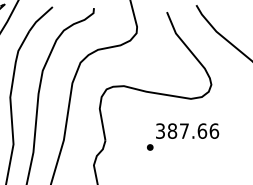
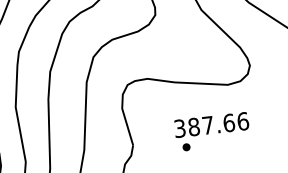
text: (187, 130) -> (211, 124), moved

